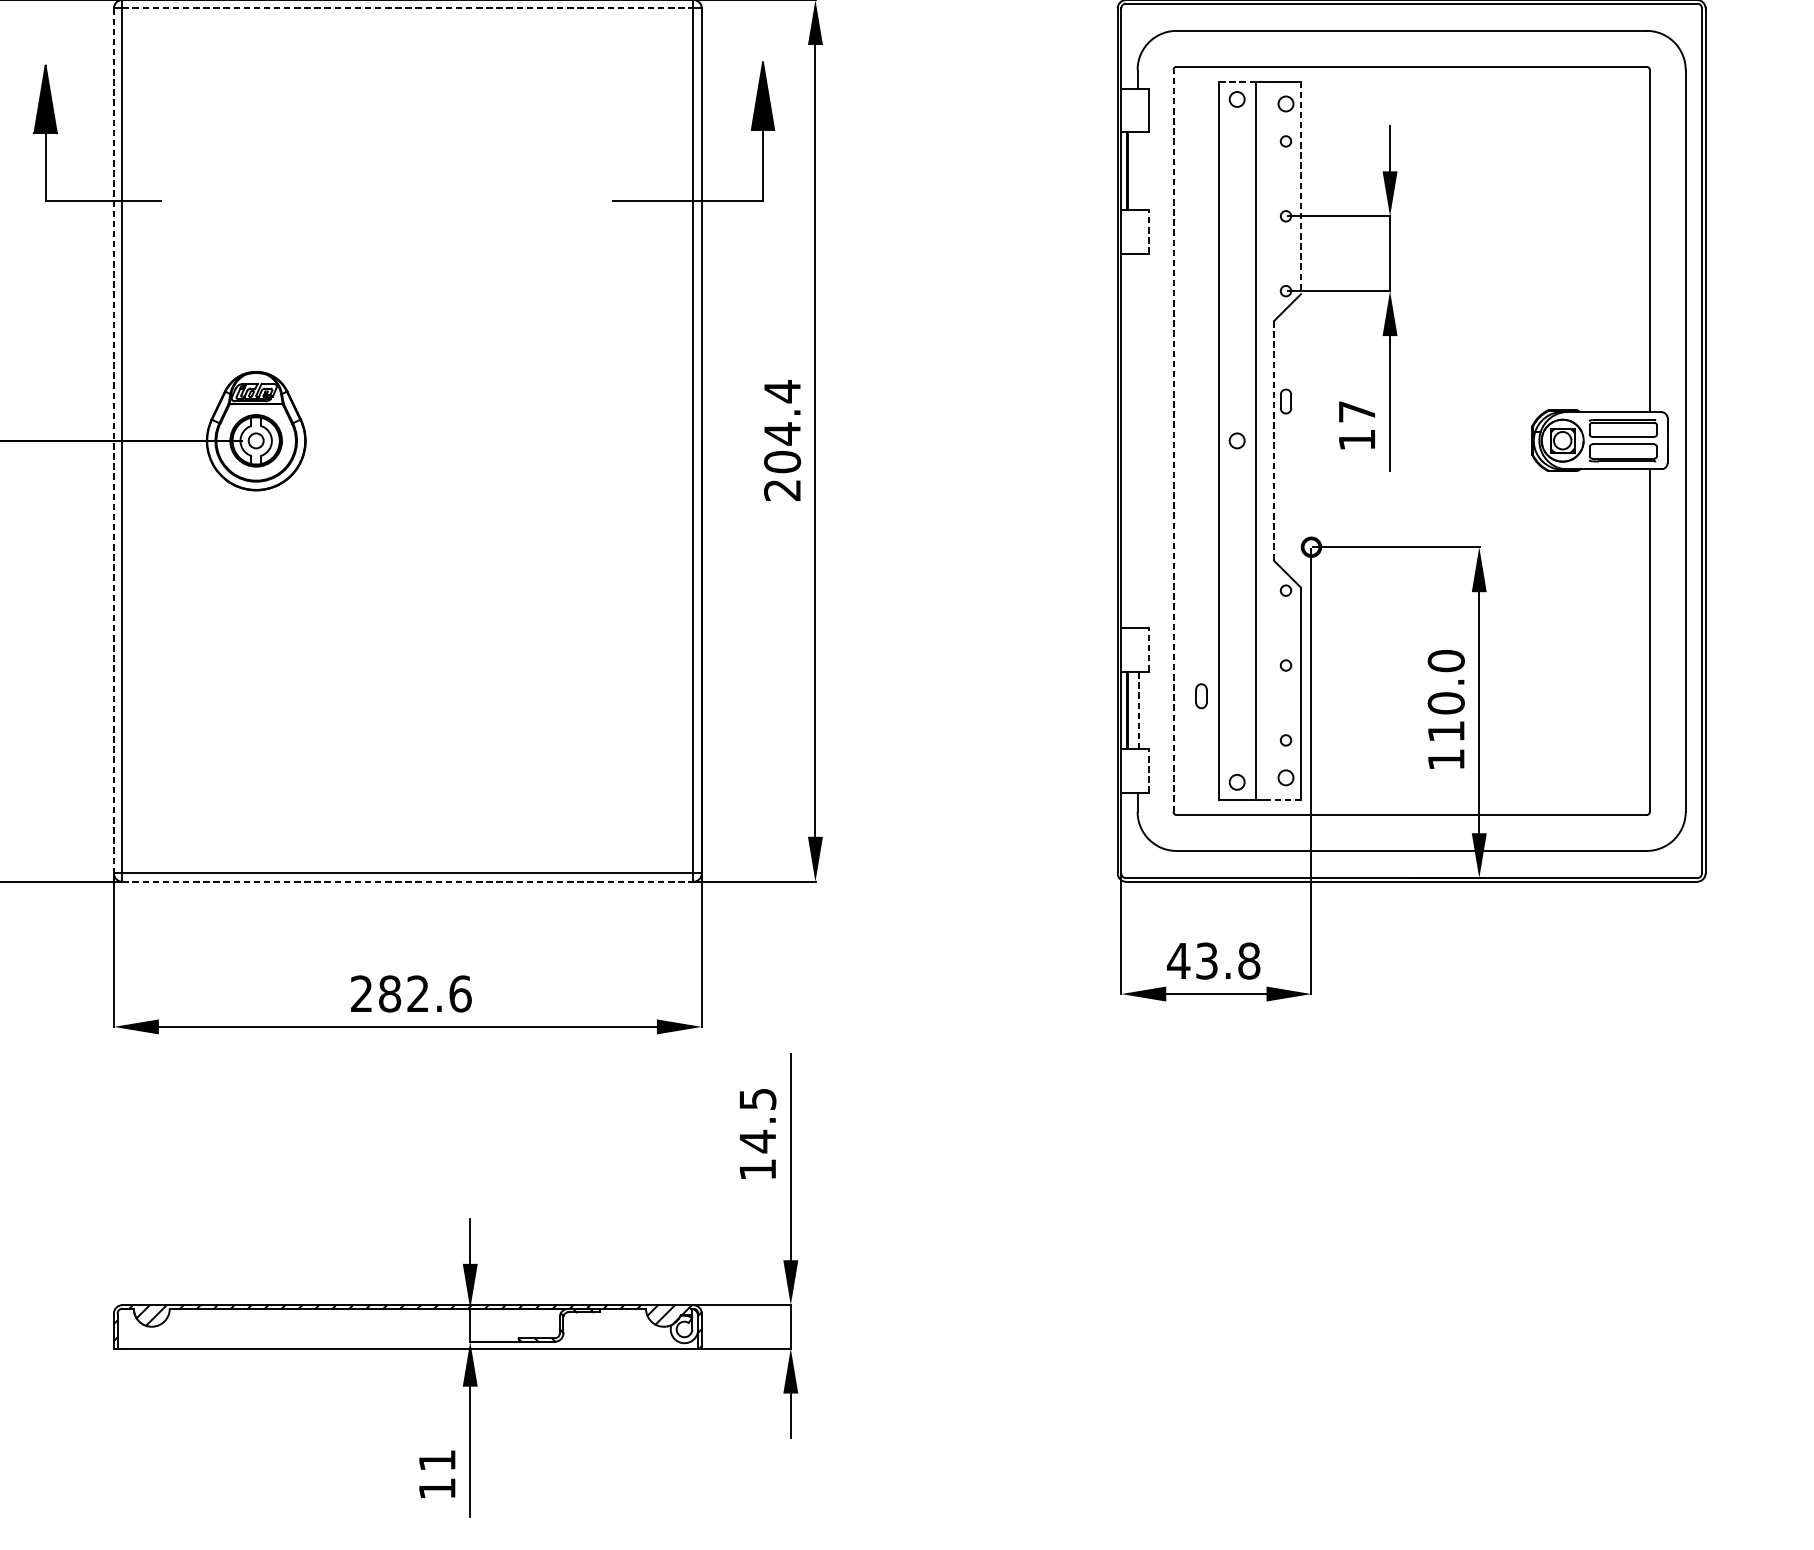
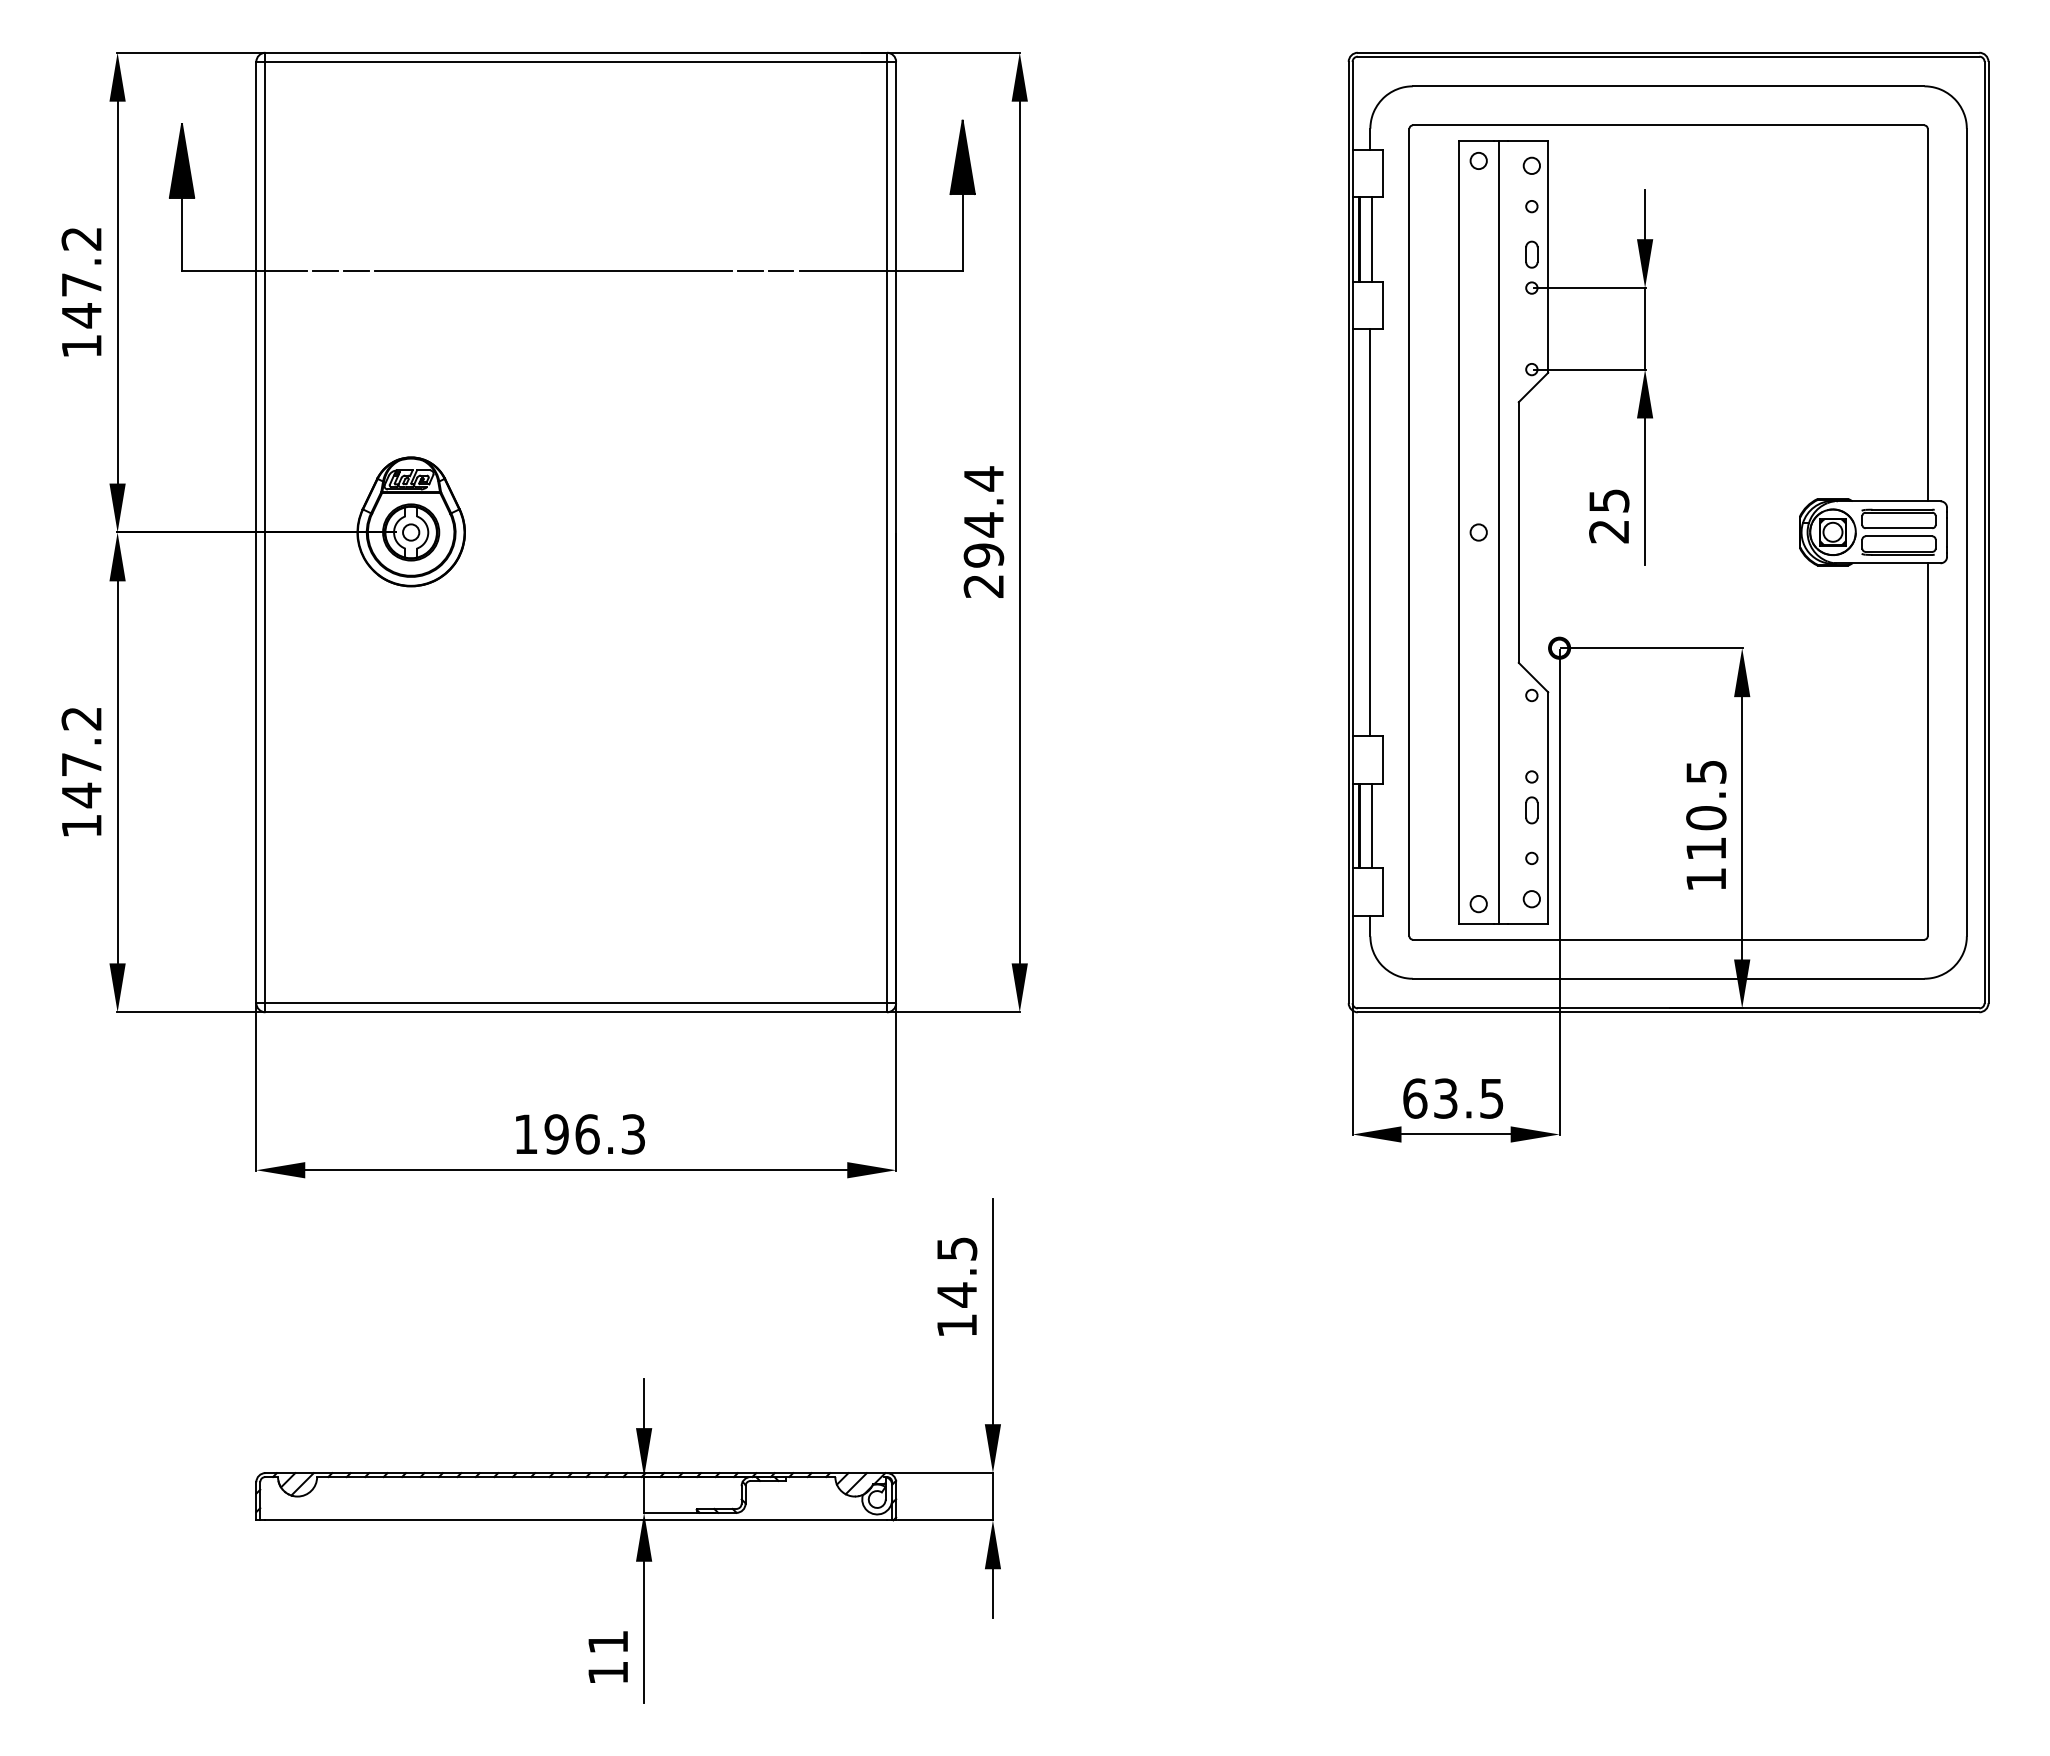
line: (408, 8) -> (576, 61), dashed -> solid
line: (1236, 81) -> (1477, 141), dashed -> solid
line: (1138, 170) -> (1371, 238), added
line: (1301, 188) -> (1548, 257), dashed -> solid
line: (177, 200) -> (325, 270), added
line: (205, 200) -> (356, 270), added
line: (386, 200) -> (553, 270), added
line: (568, 200) -> (750, 270), added
line: (595, 200) -> (780, 270), added
line: (1148, 232) -> (1382, 305), dashed -> solid
part: (1285, 401) -> (1531, 254), moved
text: (1357, 426) -> (1609, 516), 17 -> 25
line: (114, 440) -> (256, 532), dashed -> solid
line: (1137, 440) -> (1370, 532), added
line: (1173, 440) -> (1409, 532), dashed -> solid
line: (1273, 441) -> (1518, 533), dashed -> solid
text: (782, 462) -> (983, 555), 204.4 -> 294.4
line: (1148, 649) -> (1382, 759), dashed -> solid
text: (1446, 661) -> (1706, 772), 110.0 -> 110.5
part: (1201, 696) -> (1531, 810), moved
line: (1138, 710) -> (1371, 825), dashed -> solid
line: (1148, 770) -> (1382, 891), dashed -> solid
line: (1282, 800) -> (1528, 923), dashed -> solid
line: (408, 881) -> (576, 1012), dashed -> solid
text: (1213, 960) -> (1452, 1098), 43.8 -> 63.5
text: (410, 994) -> (579, 1134), 282.6 -> 196.3

